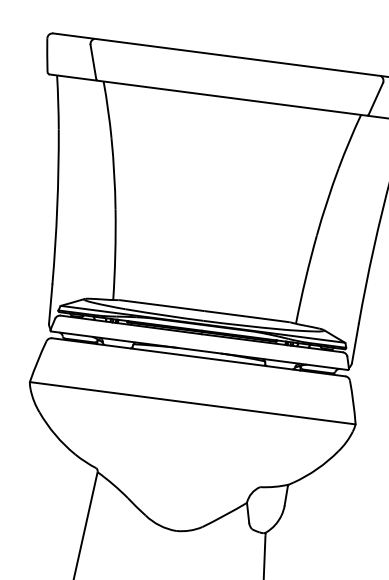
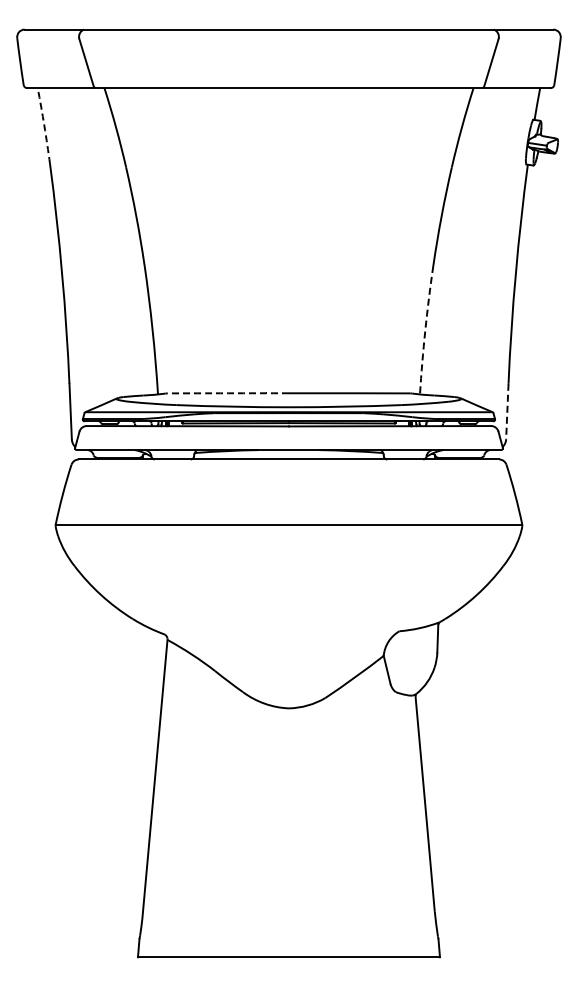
arc: (58, 102) -> (44, 125), solid -> dashed
arc: (305, 279) -> (425, 330), solid -> dashed
arc: (162, 305) -> (228, 393), solid -> dashed
line: (355, 343) -> (507, 411), solid -> dashed

